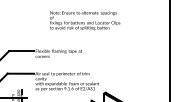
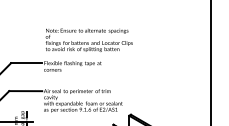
text: (85, 20) -> (89, 40), moved

